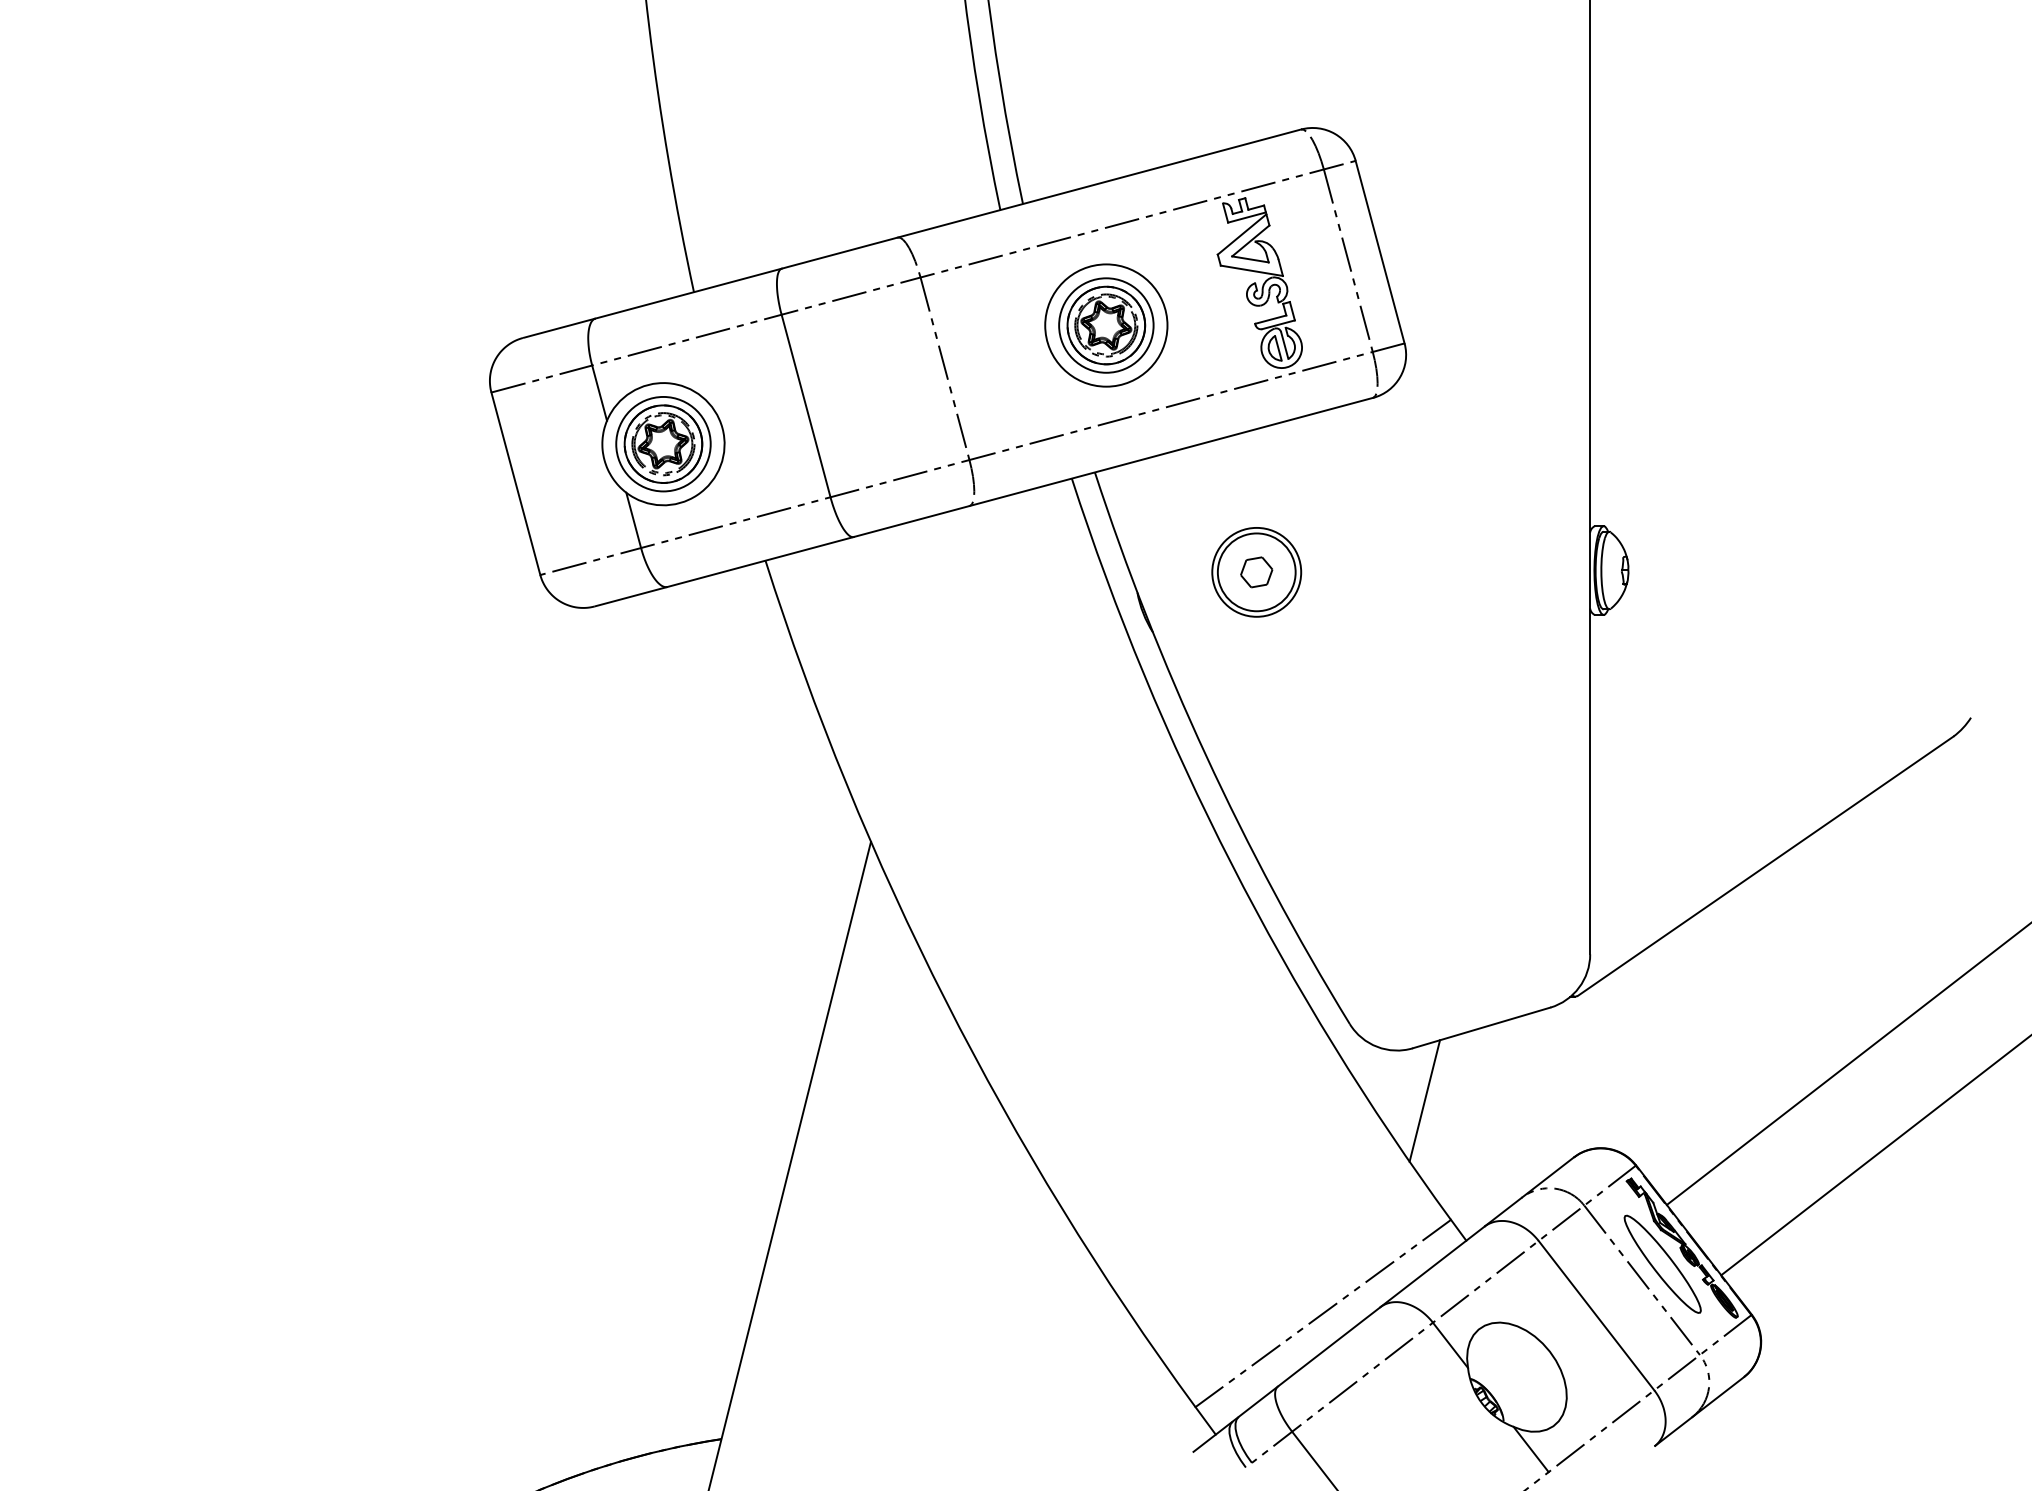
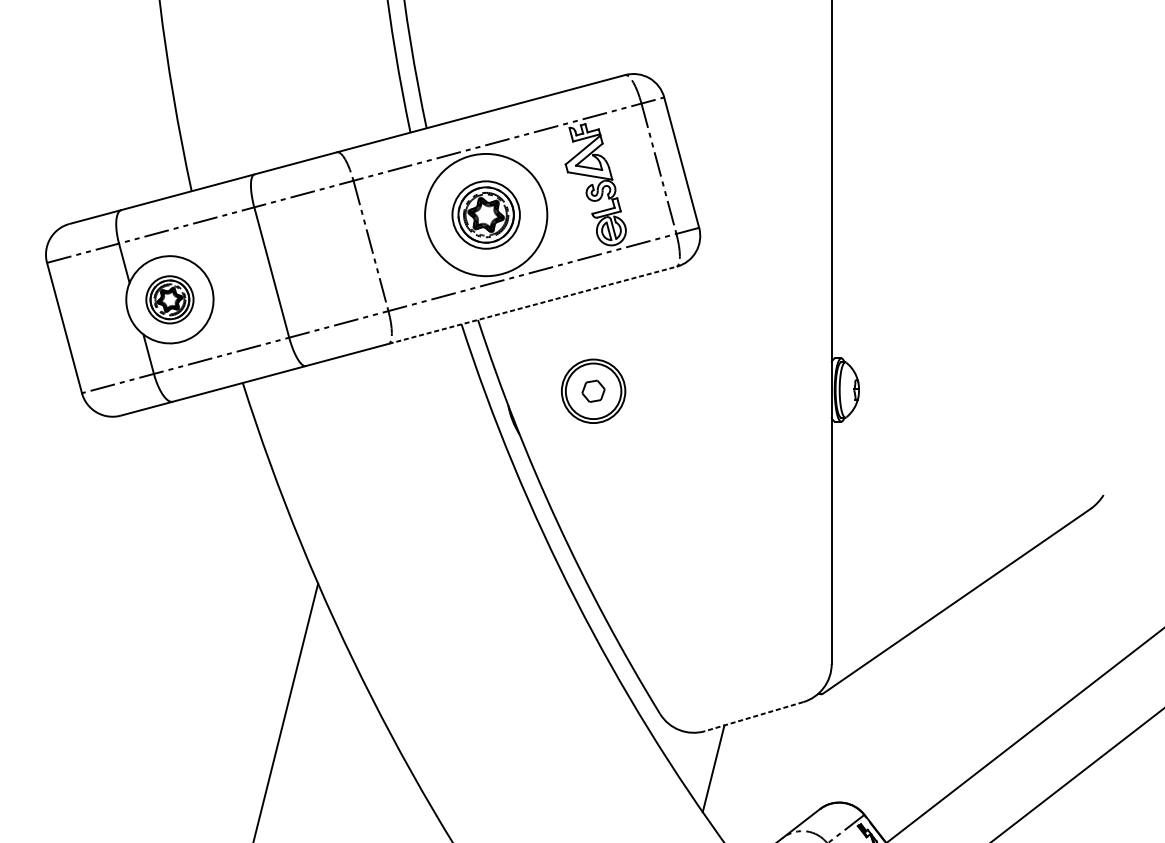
circle: (1106, 325) -> (486, 215), size x1.4
part: (663, 444) -> (169, 300), size x0.7
line: (1171, 451) -> (532, 305), solid -> dashed
line: (1481, 1027) -> (754, 716), solid -> dashed

